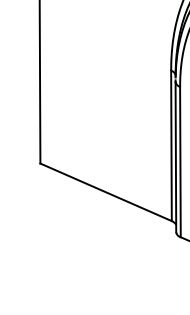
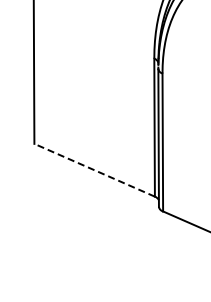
line: (105, 192) -> (94, 170), solid -> dashed

